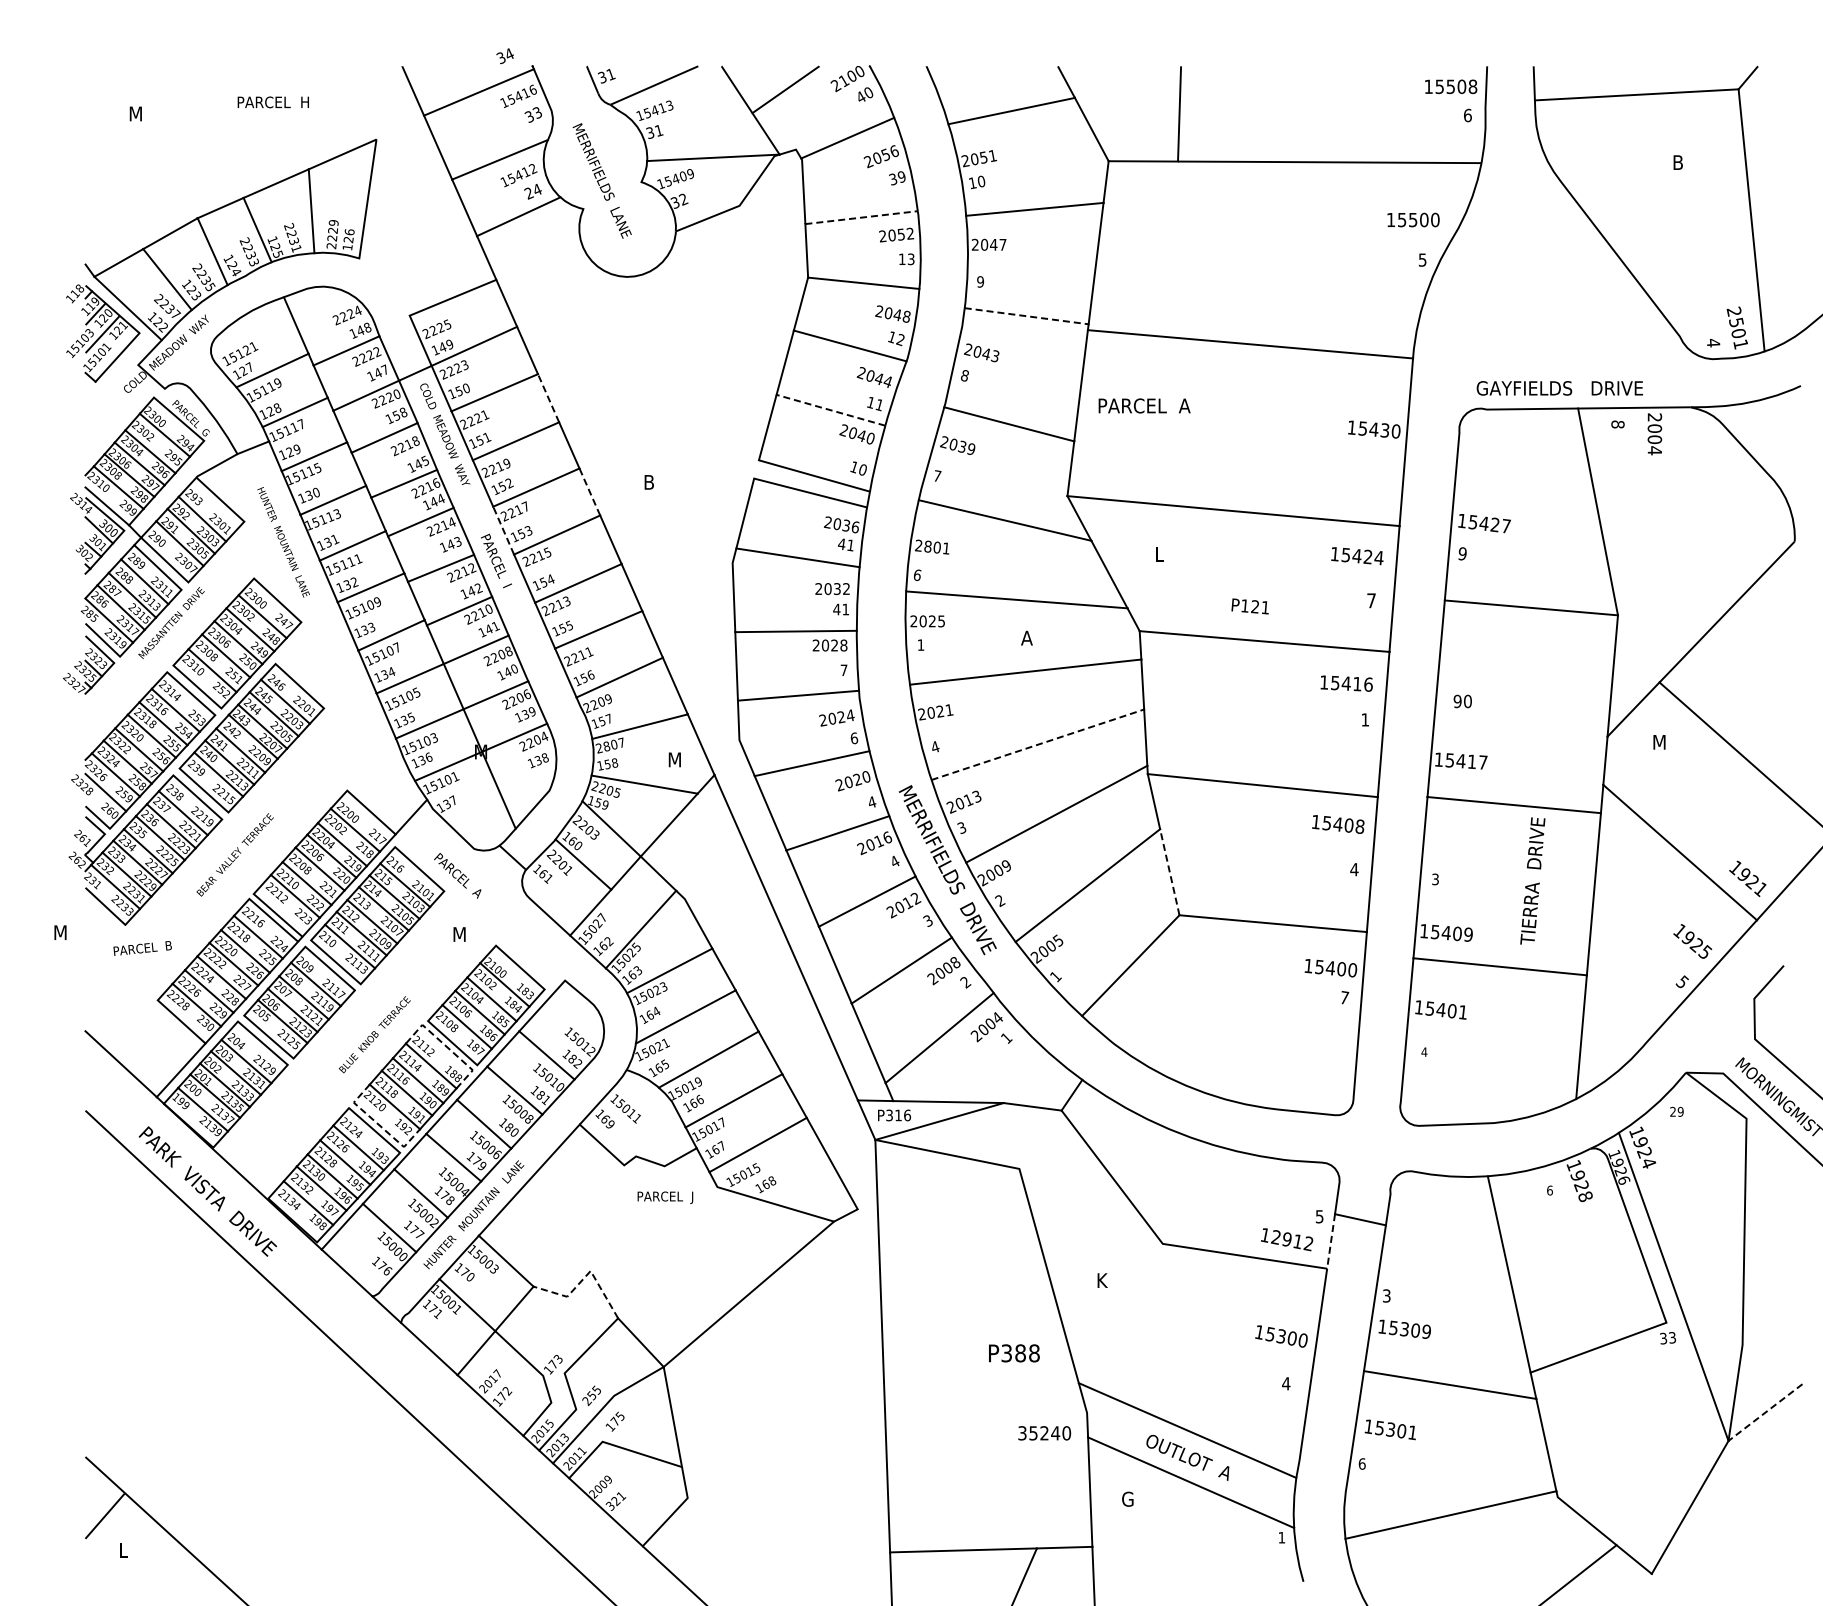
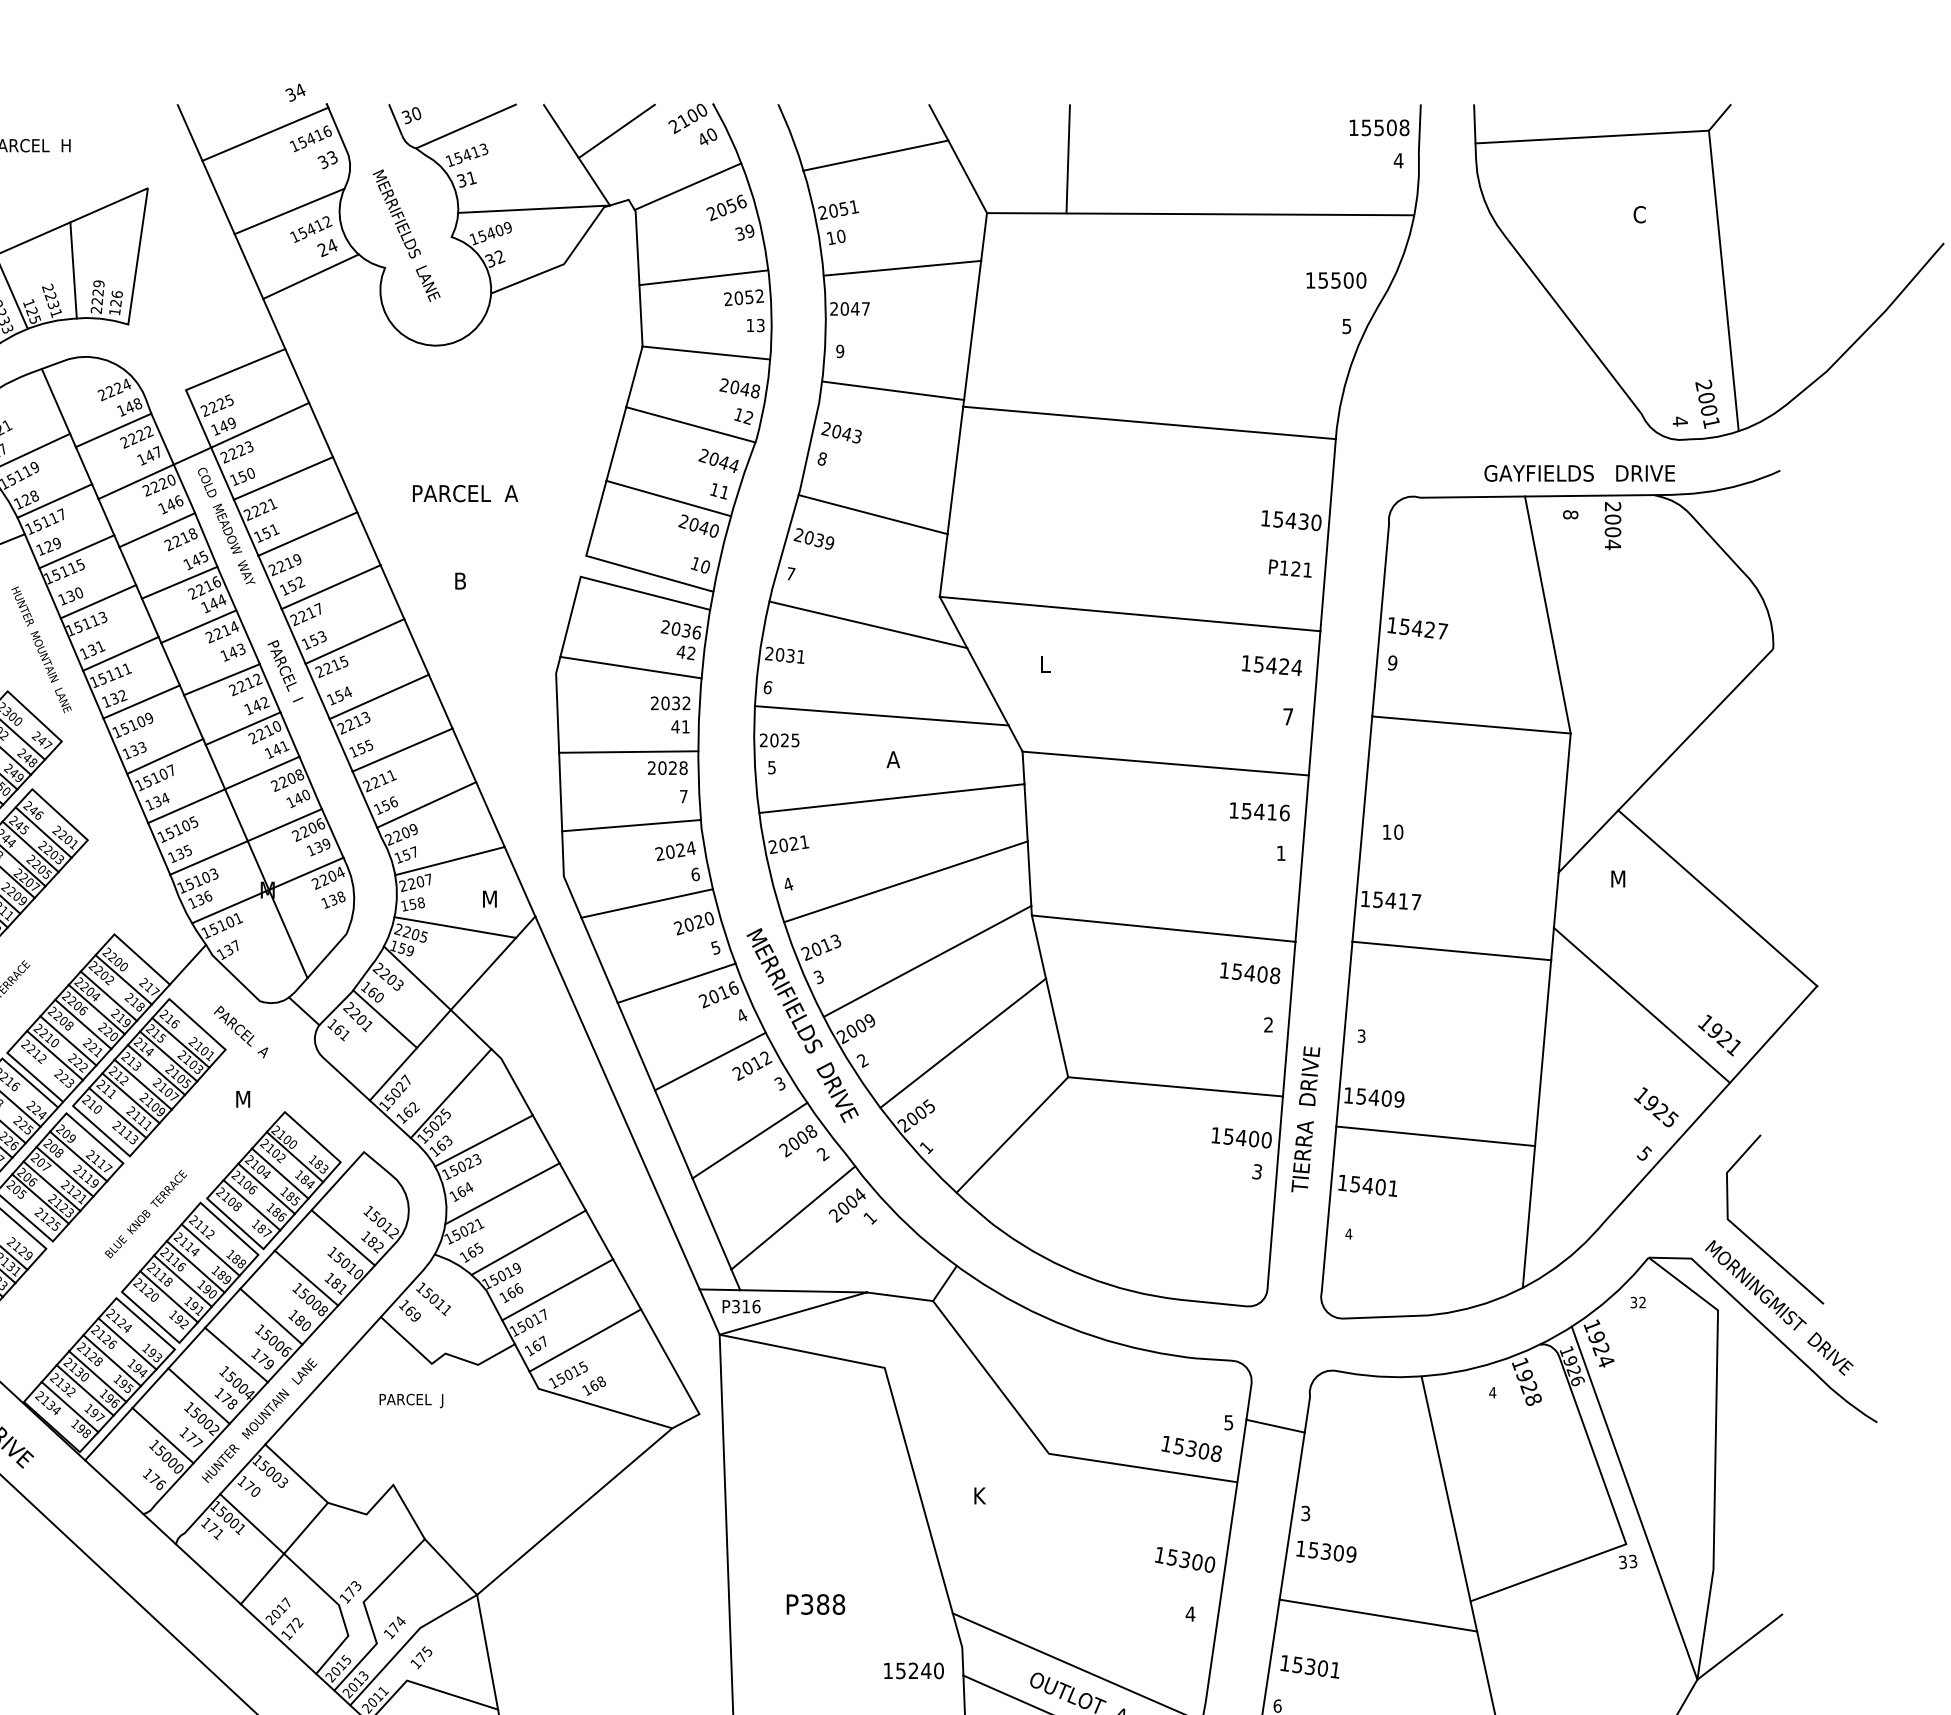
text: (610, 74) -> (416, 113), 31 -> 30
text: (1467, 115) -> (1398, 160), 6 -> 4
text: (1677, 162) -> (1638, 214), B -> C
line: (861, 217) -> (703, 277), dashed -> solid
line: (1027, 316) -> (894, 391), dashed -> solid
text: (1736, 322) -> (1706, 397), 2501 -> 2001
text: (1559, 388) -> (1579, 473), moved
line: (548, 397) -> (345, 483), dashed -> solid
text: (1144, 405) -> (465, 493), moved
line: (830, 410) -> (668, 498), dashed -> solid
text: (399, 414) -> (174, 503), 158 -> 146
line: (589, 492) -> (392, 592), dashed -> solid
line: (503, 530) -> (293, 636), dashed -> solid
text: (850, 544) -> (691, 652), 41 -> 42
text: (932, 546) -> (785, 654), 2801 -> 2031
text: (1249, 606) -> (1289, 568), moved
text: (920, 644) -> (771, 766), 1 -> 5
text: (1457, 701) -> (1386, 832), 90 -> 10
line: (1037, 744) -> (905, 881), dashed -> solid
text: (606, 746) -> (411, 883), 2807 -> 2207
text: (872, 802) -> (716, 948), 4 -> 5
text: (1354, 869) -> (1268, 1024), 4 -> 2
line: (1169, 871) -> (1056, 1027), dashed -> solid
text: (1532, 880) -> (1305, 1118), moved
text: (1344, 997) -> (1257, 1171), 7 -> 3
line: (447, 1047) -> (229, 1228), dashed -> solid
text: (1676, 1111) -> (1637, 1302), 29 -> 32
line: (378, 1124) -> (150, 1317), dashed -> solid
text: (1549, 1190) -> (1492, 1392), 6 -> 4
text: (665, 1197) -> (411, 1400), moved
text: (1292, 1240) -> (1197, 1449), 12912 -> 15308
line: (1331, 1241) -> (1242, 1451), dashed -> solid
line: (585, 1276) -> (387, 1491), dashed -> solid
text: (1014, 1353) -> (816, 1604), moved
text: (591, 1396) -> (394, 1628), 255 -> 174
line: (1765, 1412) -> (1739, 1647), dashed -> solid
text: (1022, 1433) -> (888, 1671), 35240 -> 15240

